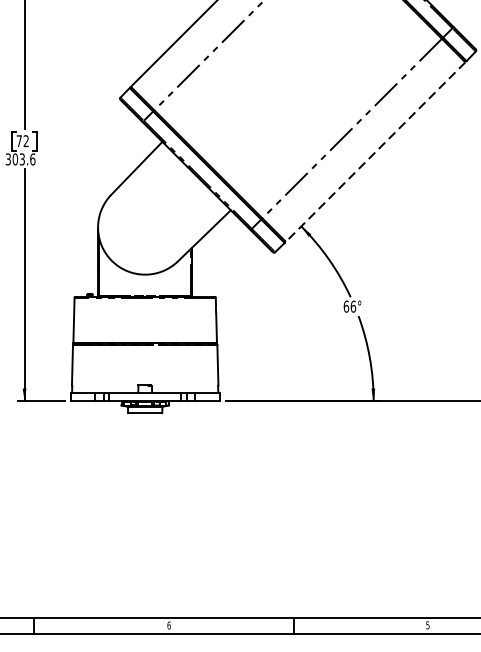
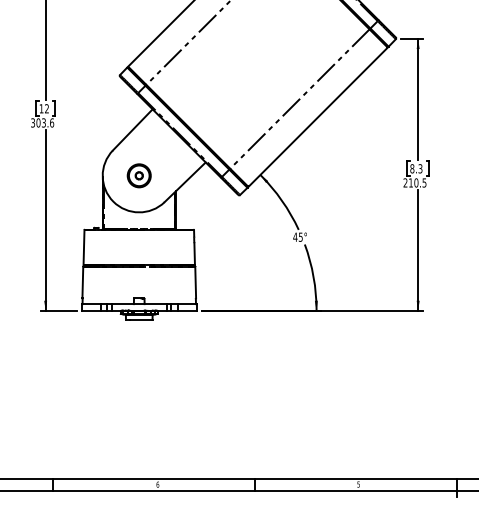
text: (19, 140) -> (41, 108), 72 -> 12
line: (376, 152) -> (318, 117), dashed -> solid
part: (144, 227) -> (138, 175), added
text: (349, 305) -> (297, 236), 66° -> 45°

